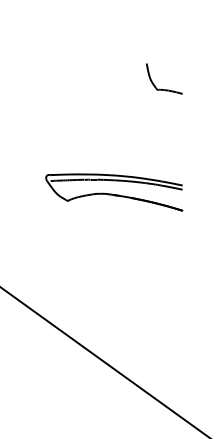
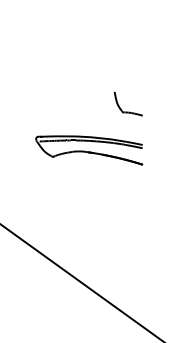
part: (160, 88) -> (125, 111), moved

